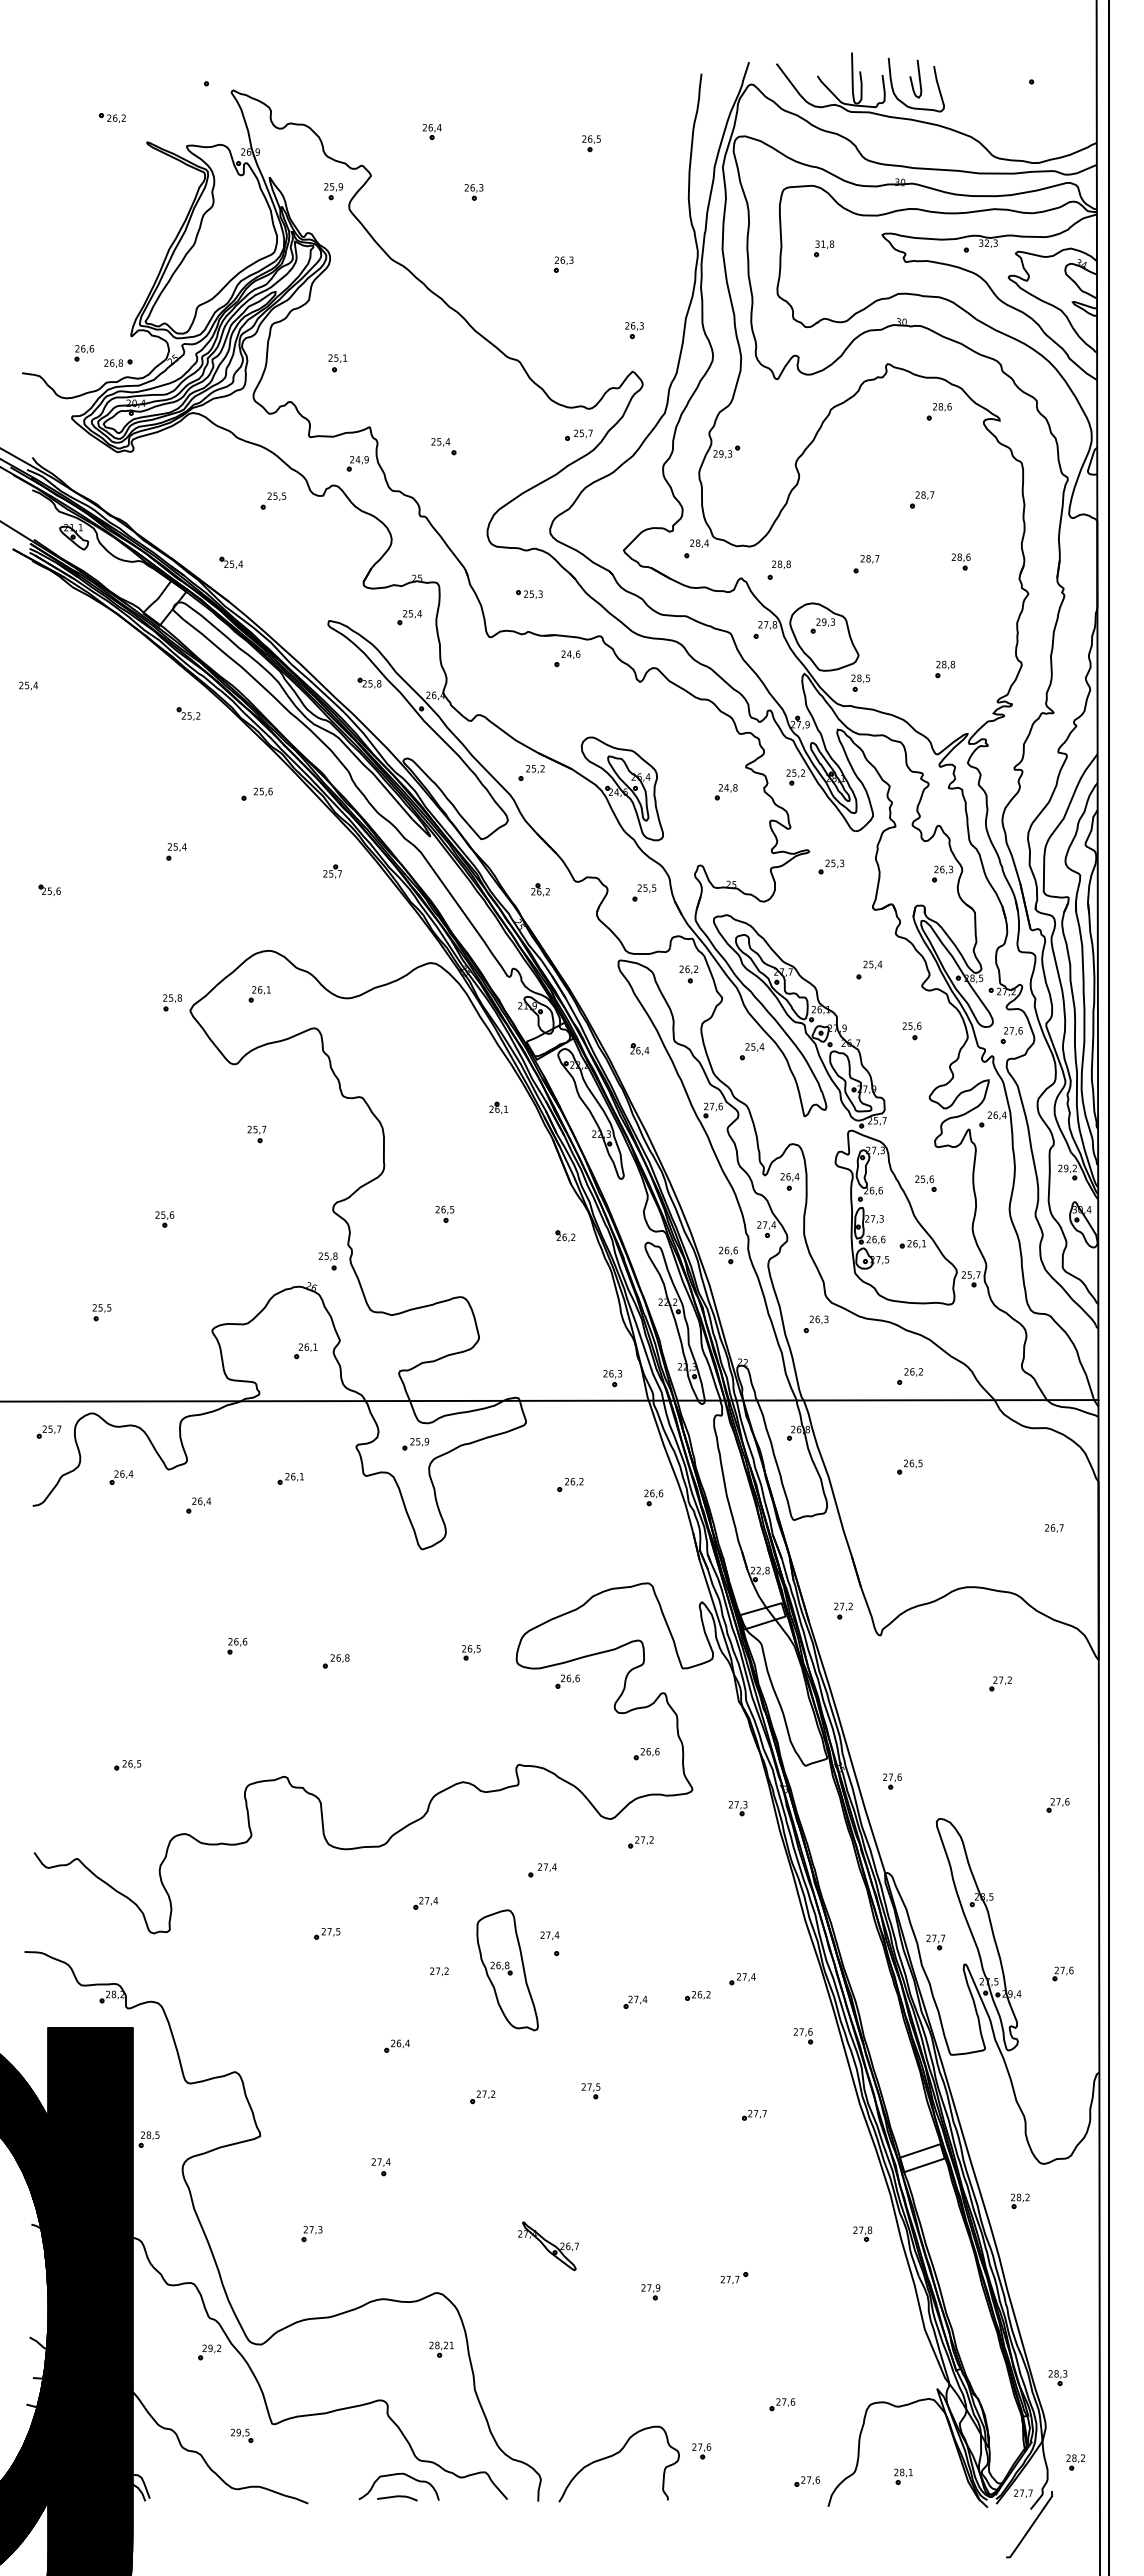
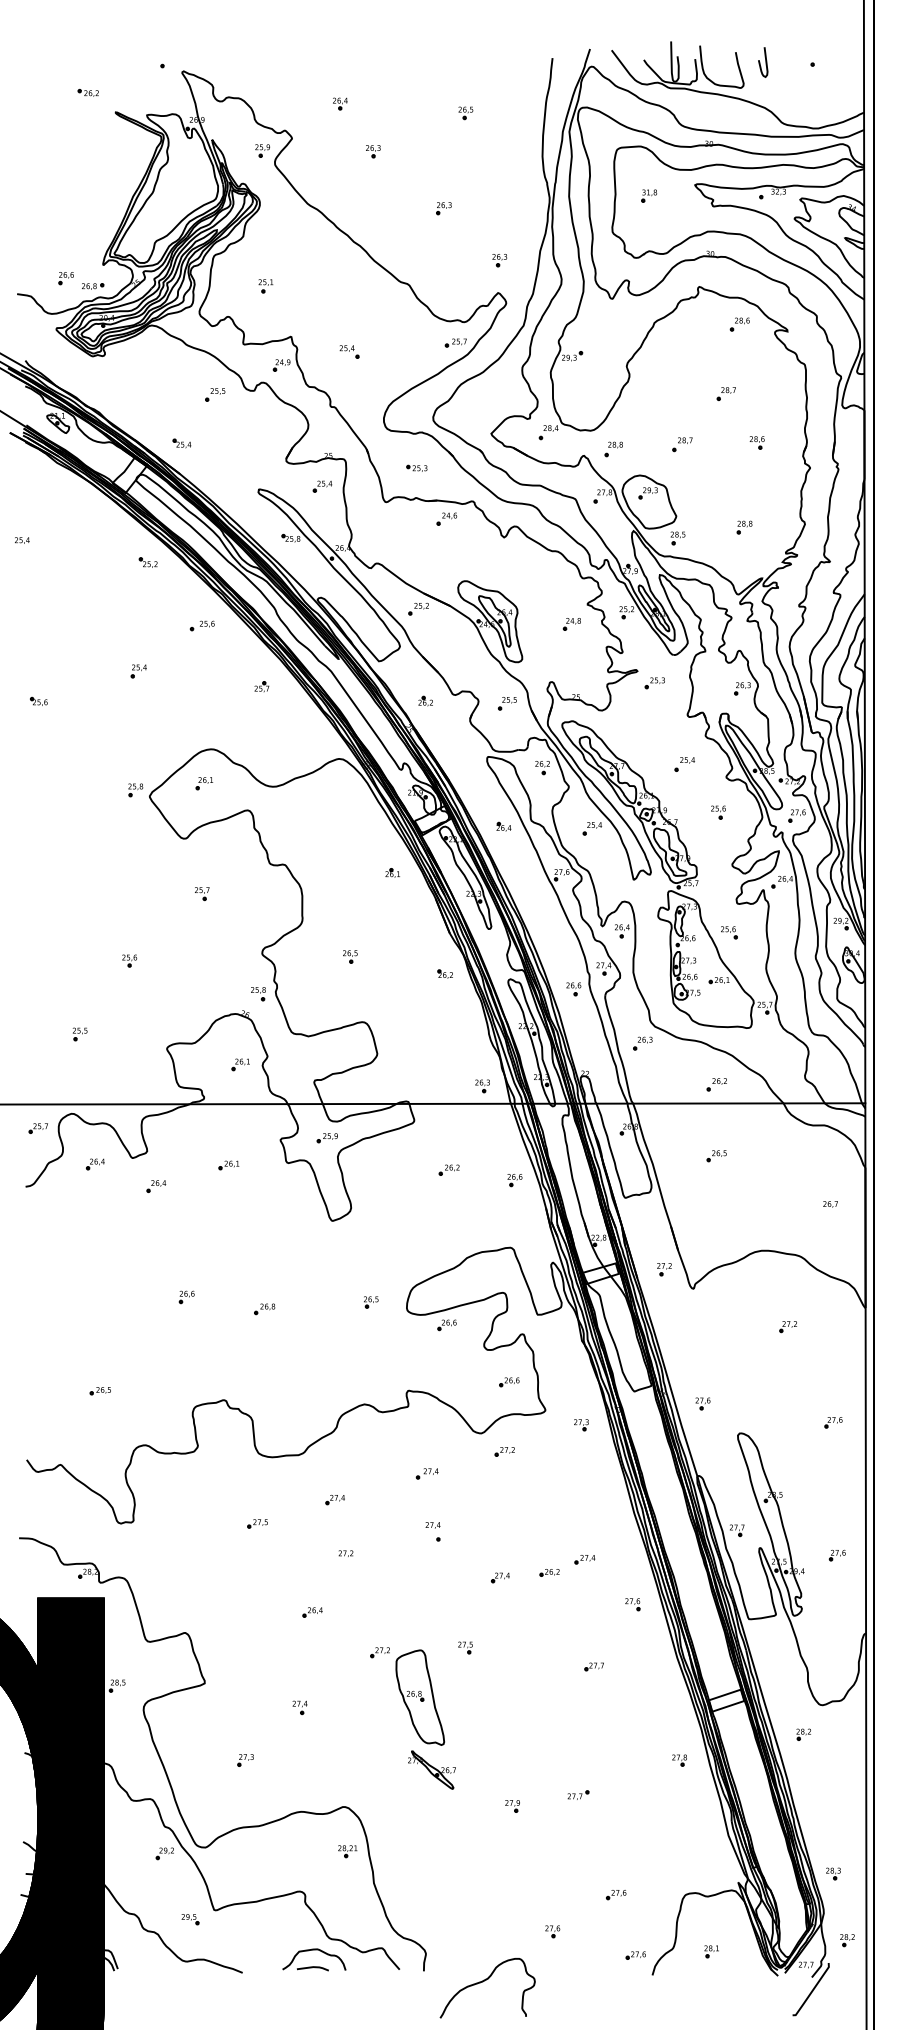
curve: (918, 77) -> (765, 61), moved
part: (507, 1970) -> (420, 1697), moved
curve: (615, 2455) -> (484, 1981), moved

